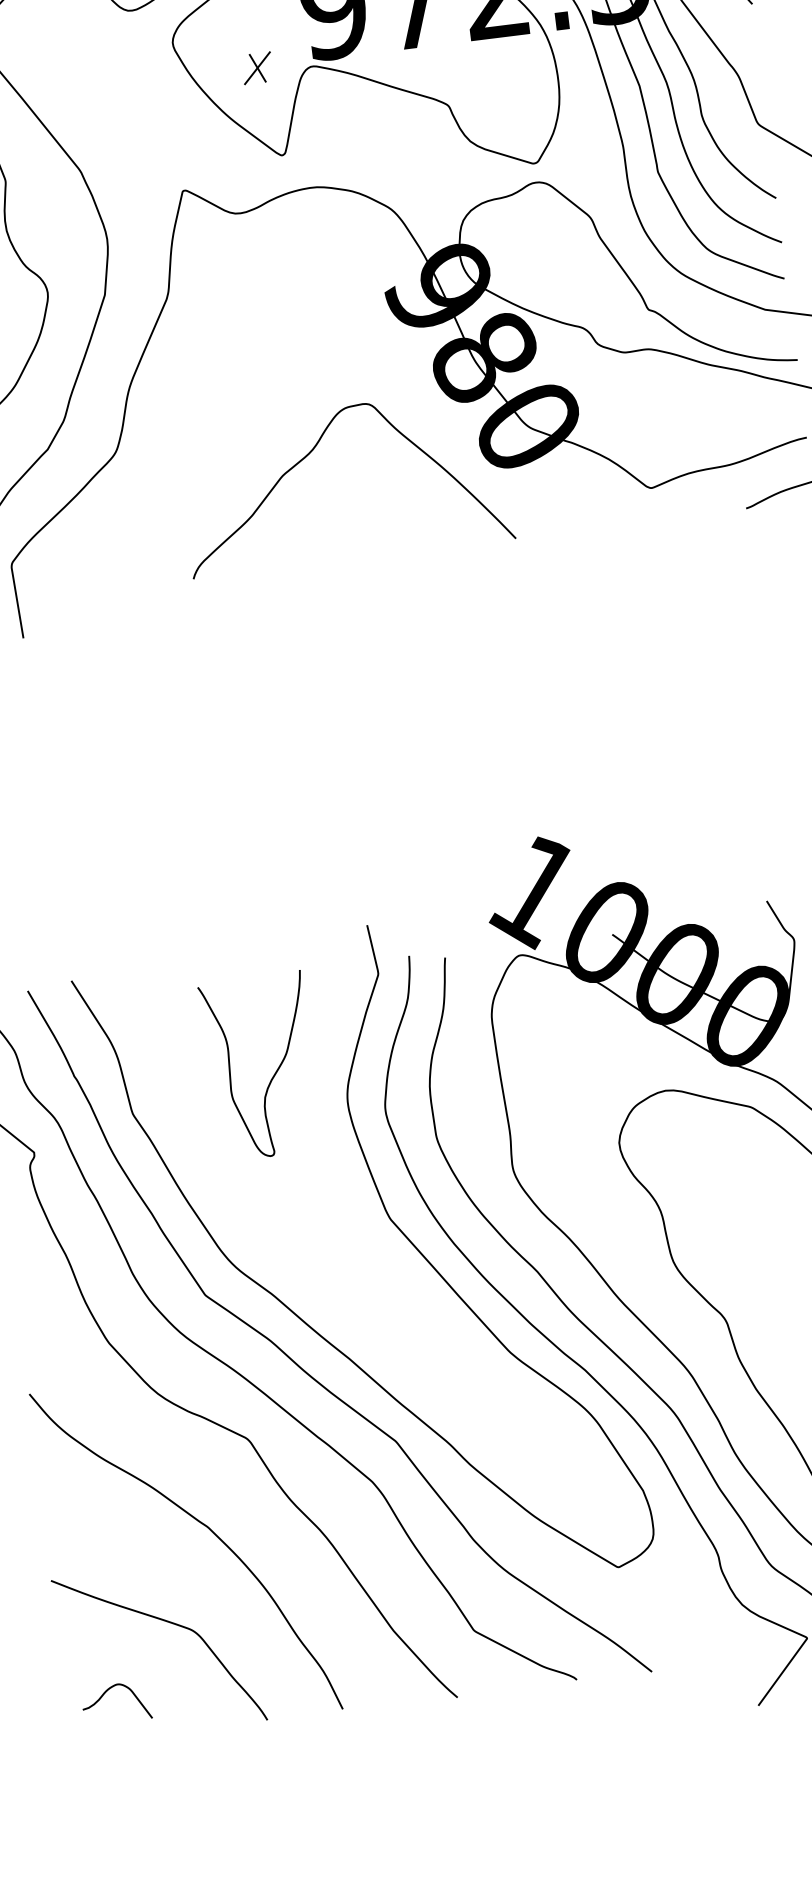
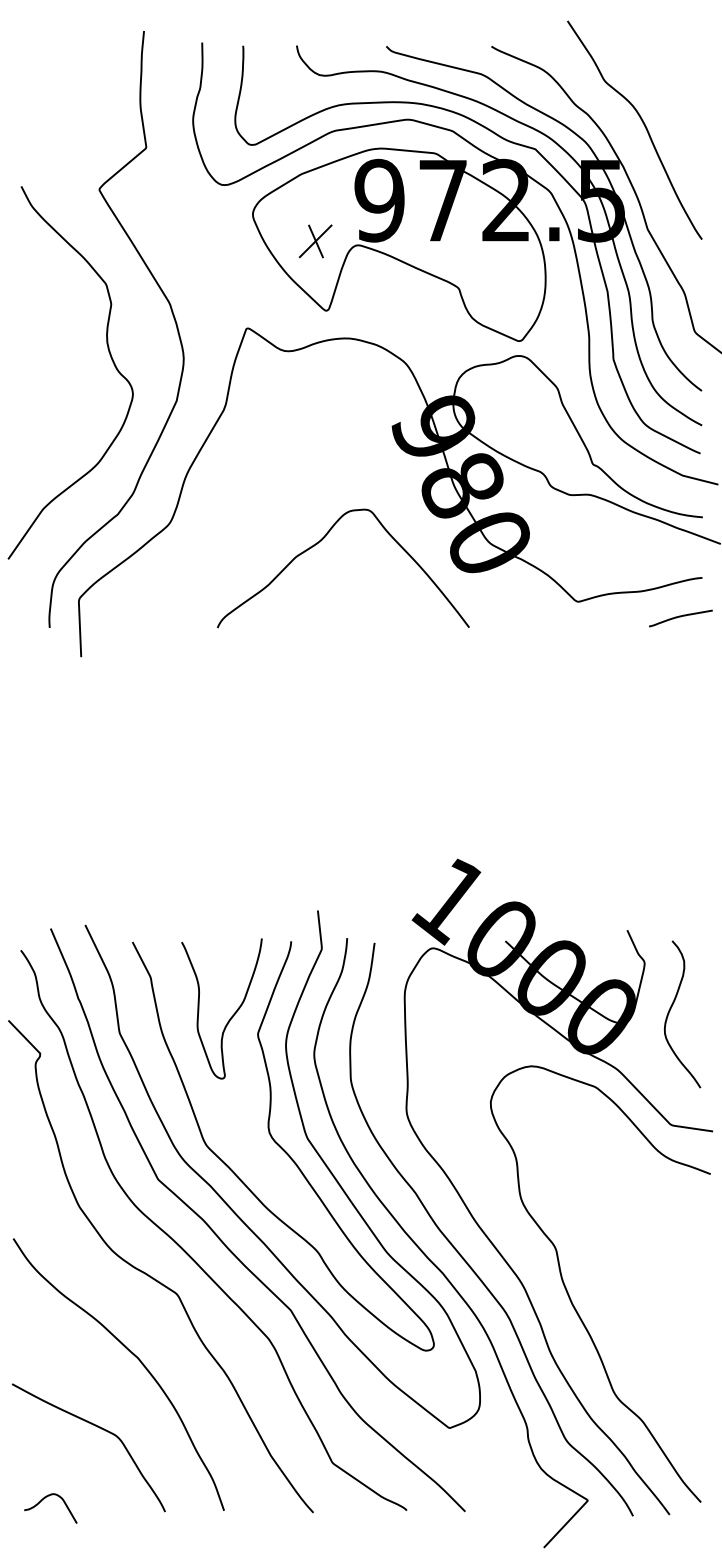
part: (257, 68) -> (315, 241), size x1.43
curve: (359, 1234) -> (282, 1147), added
curve: (107, 1692) -> (44, 1499), moved

